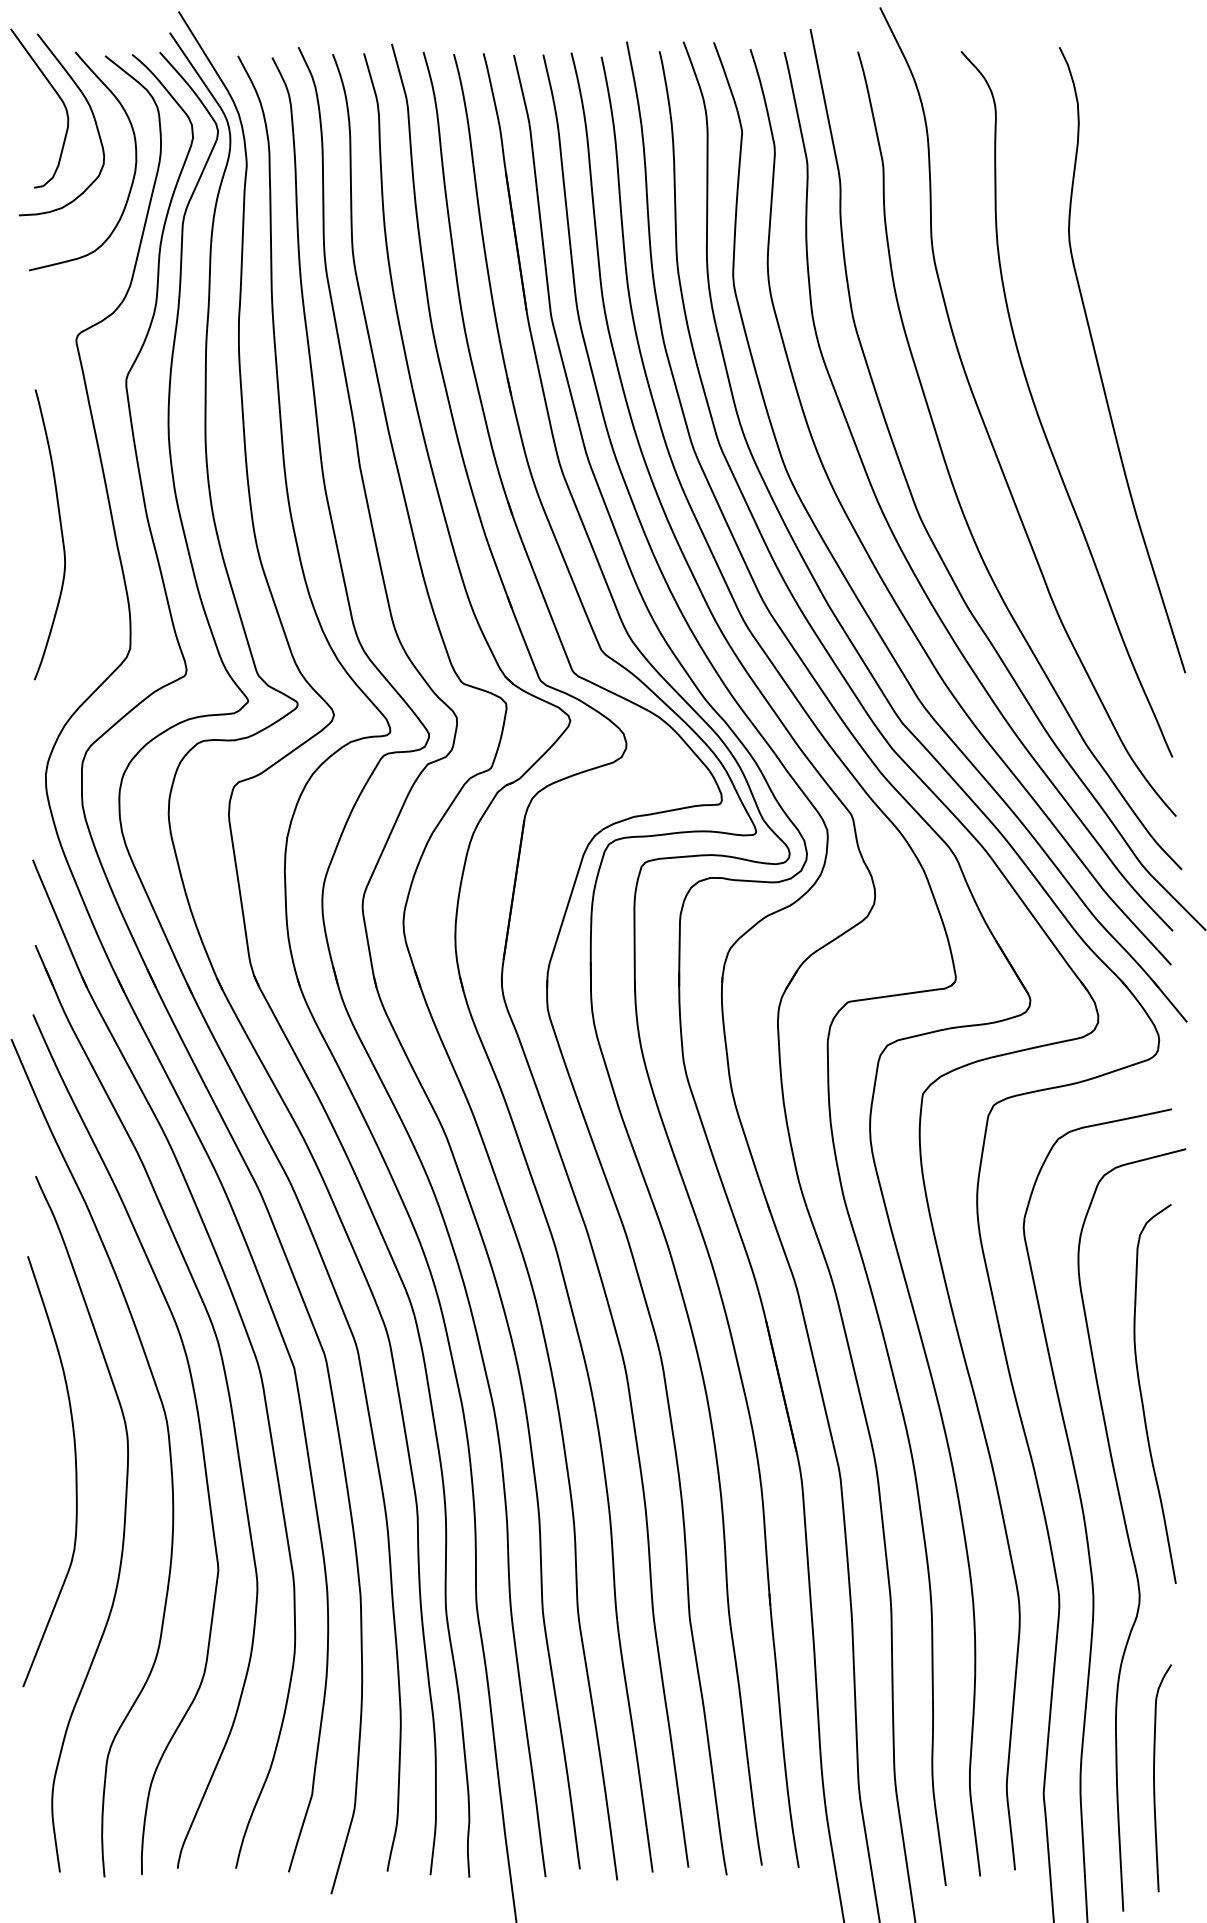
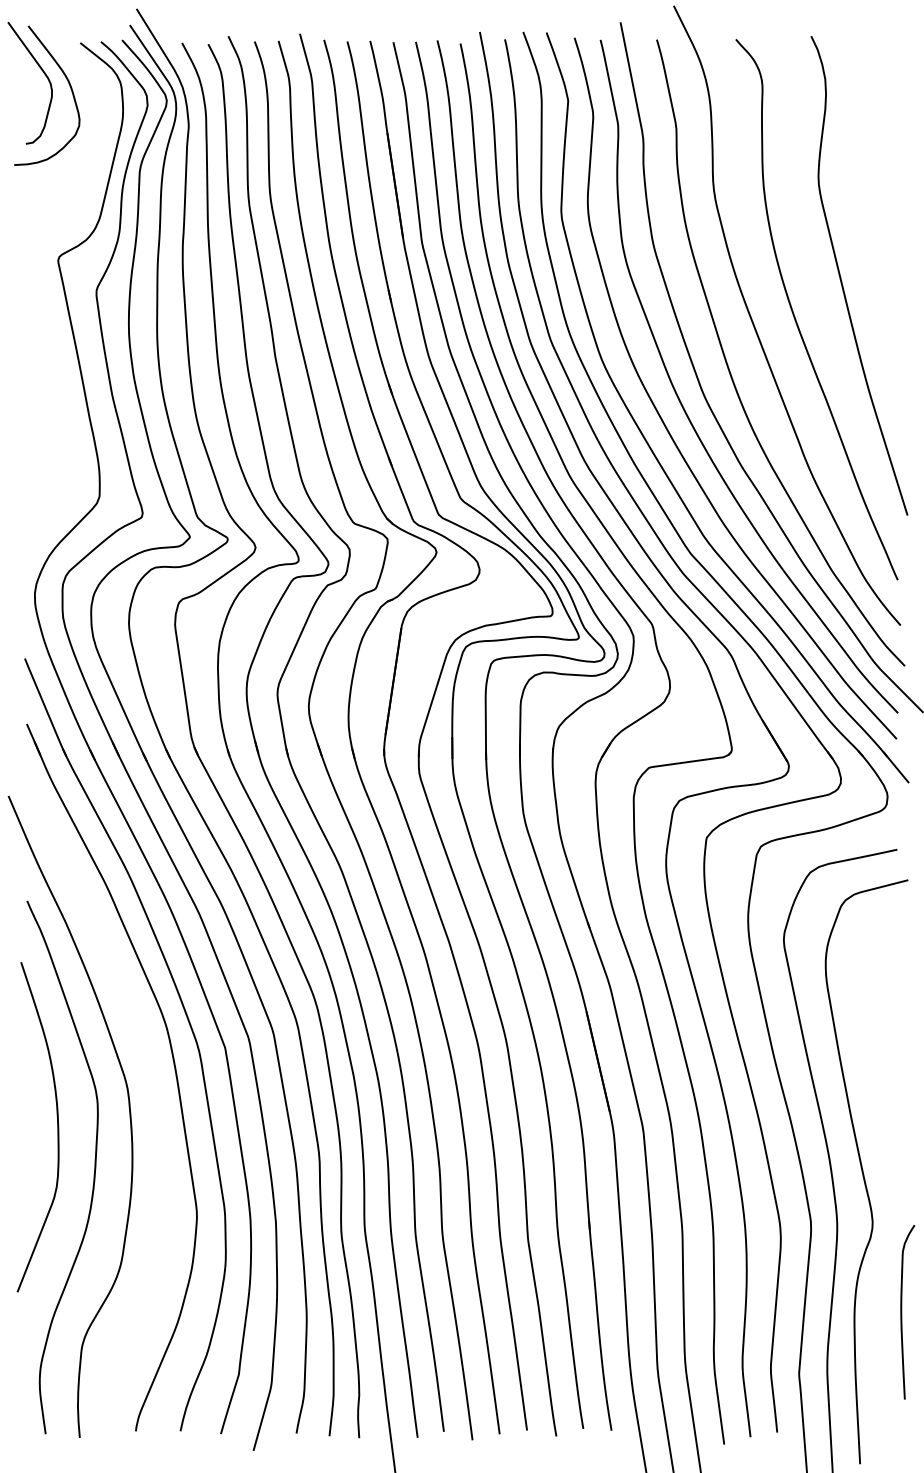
curve: (134, 167) -> (102, 128), removed
curve: (60, 531) -> (46, 407), removed
curve: (1142, 1395) -> (874, 1068), removed
curve: (199, 1432) -> (152, 1097), removed
curve: (1154, 1778) -> (901, 1312), moved

